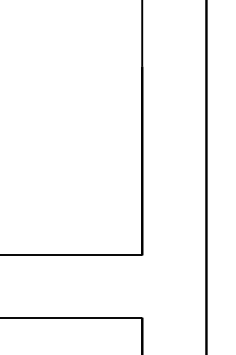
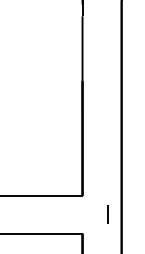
line: (183, 286) -> (107, 214), added

